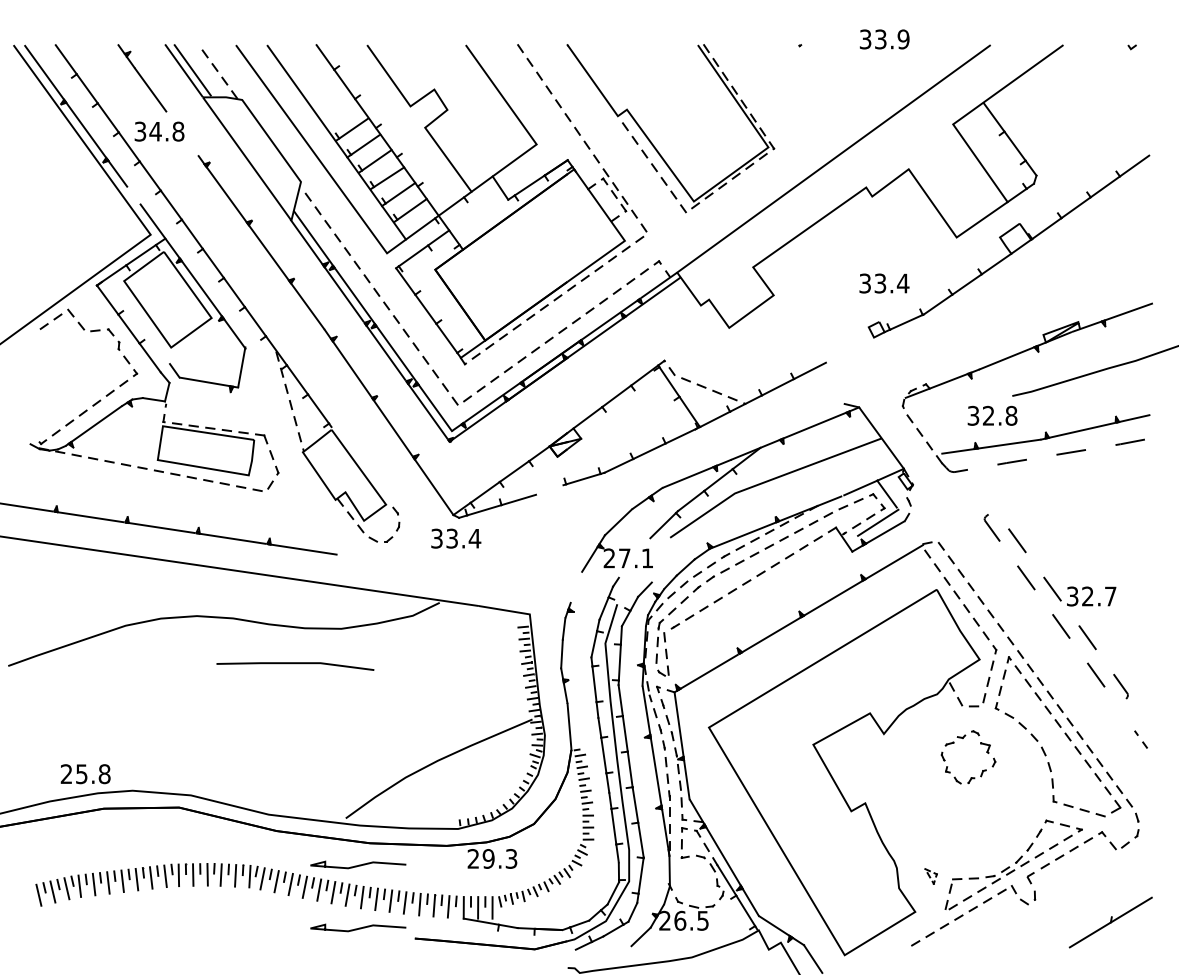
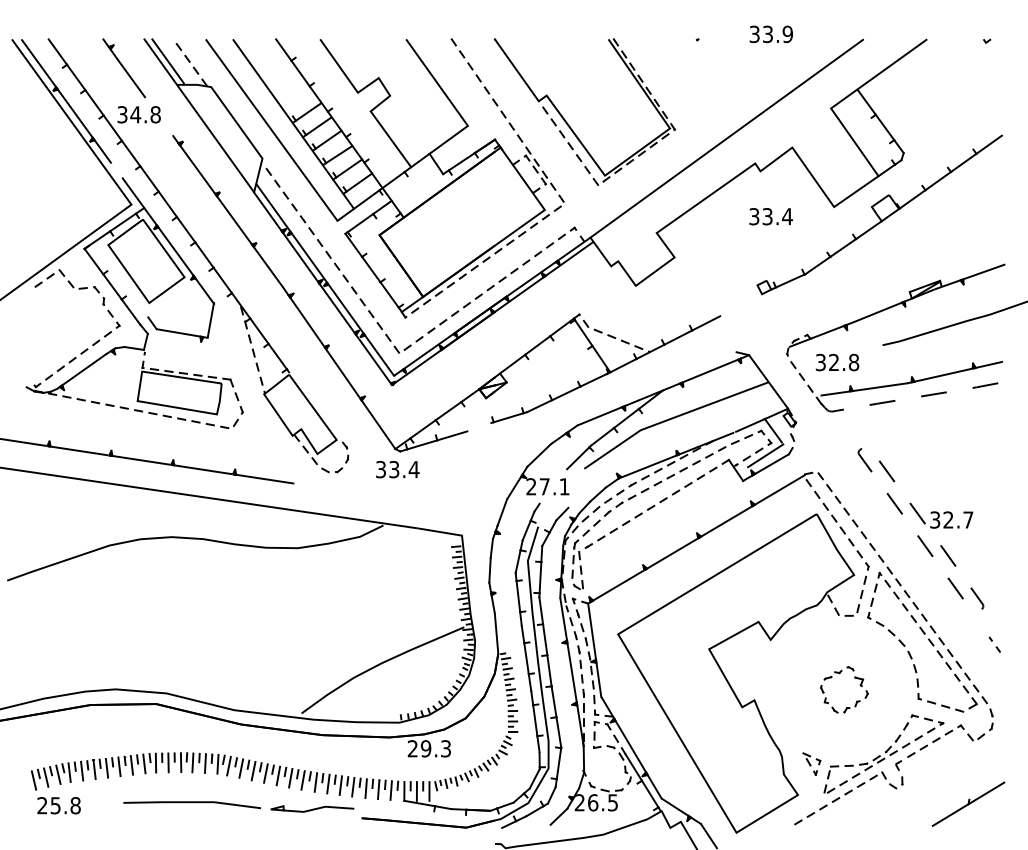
text: (884, 283) -> (771, 216), moved
text: (992, 415) -> (837, 362), moved
line: (575, 587) -> (501, 512), added
line: (295, 664) -> (192, 803), moved
part: (980, 744) -> (854, 678), moved
text: (85, 774) -> (58, 805), moved
curve: (359, 864) -> (313, 753), removed
part: (930, 876) -> (811, 764), size x1.67

